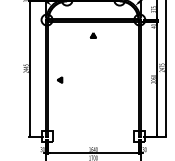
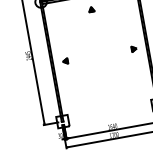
part: (126, 79) -> (133, 48), added

